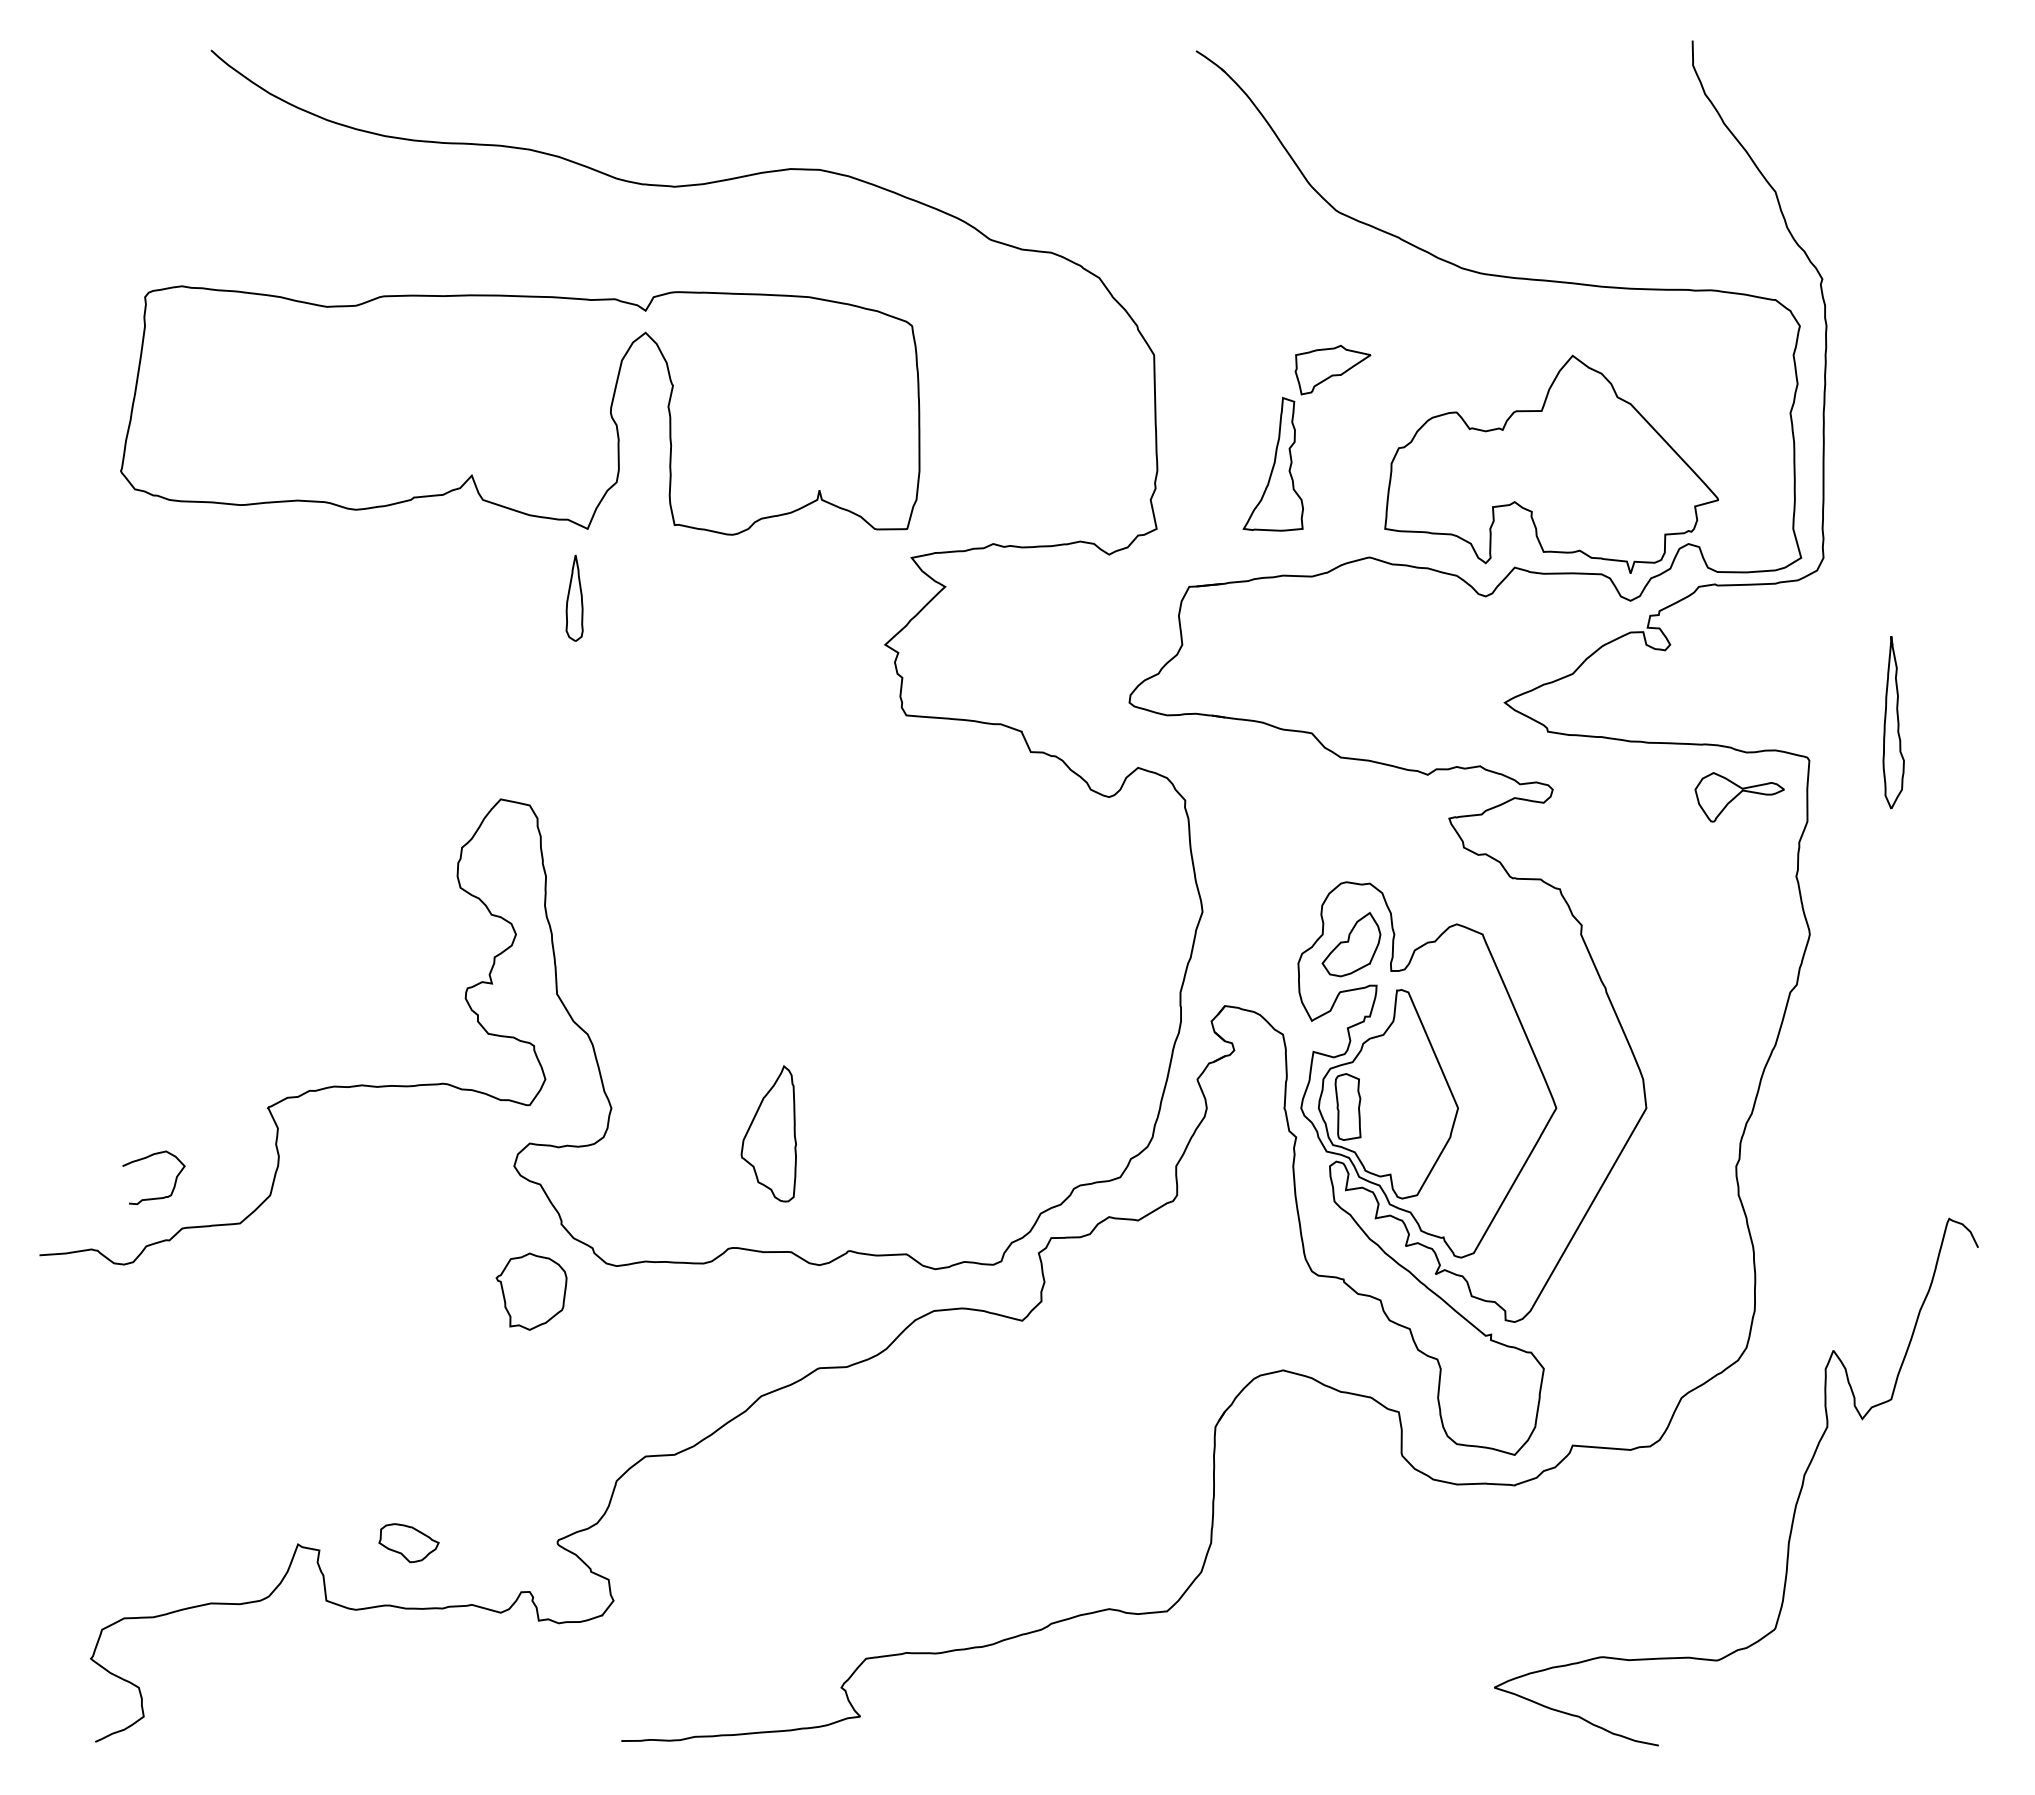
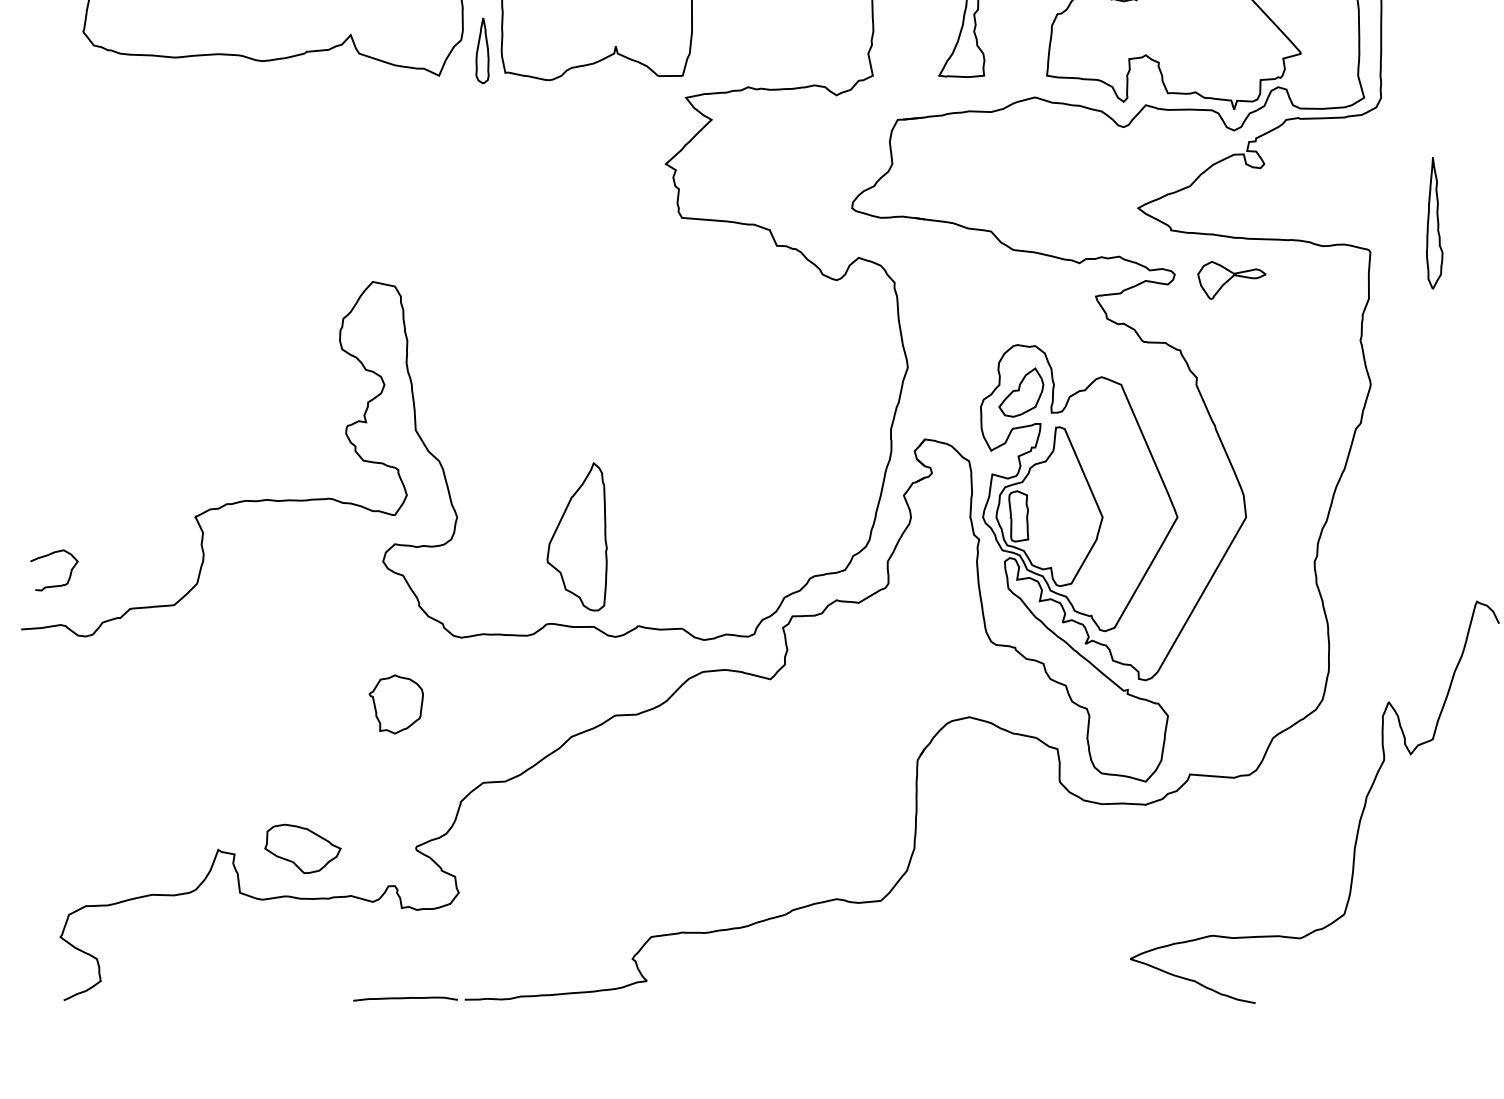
part: (574, 598) -> (482, 51), moved
part: (1739, 797) -> (1231, 280), moved
part: (768, 1133) -> (576, 536), size x1.43
curve: (155, 1197) -> (55, 585), moved
part: (531, 1291) -> (396, 704), moved
part: (408, 1542) -> (302, 848), size x1.67
curve: (543, 1739) -> (405, 998), added

